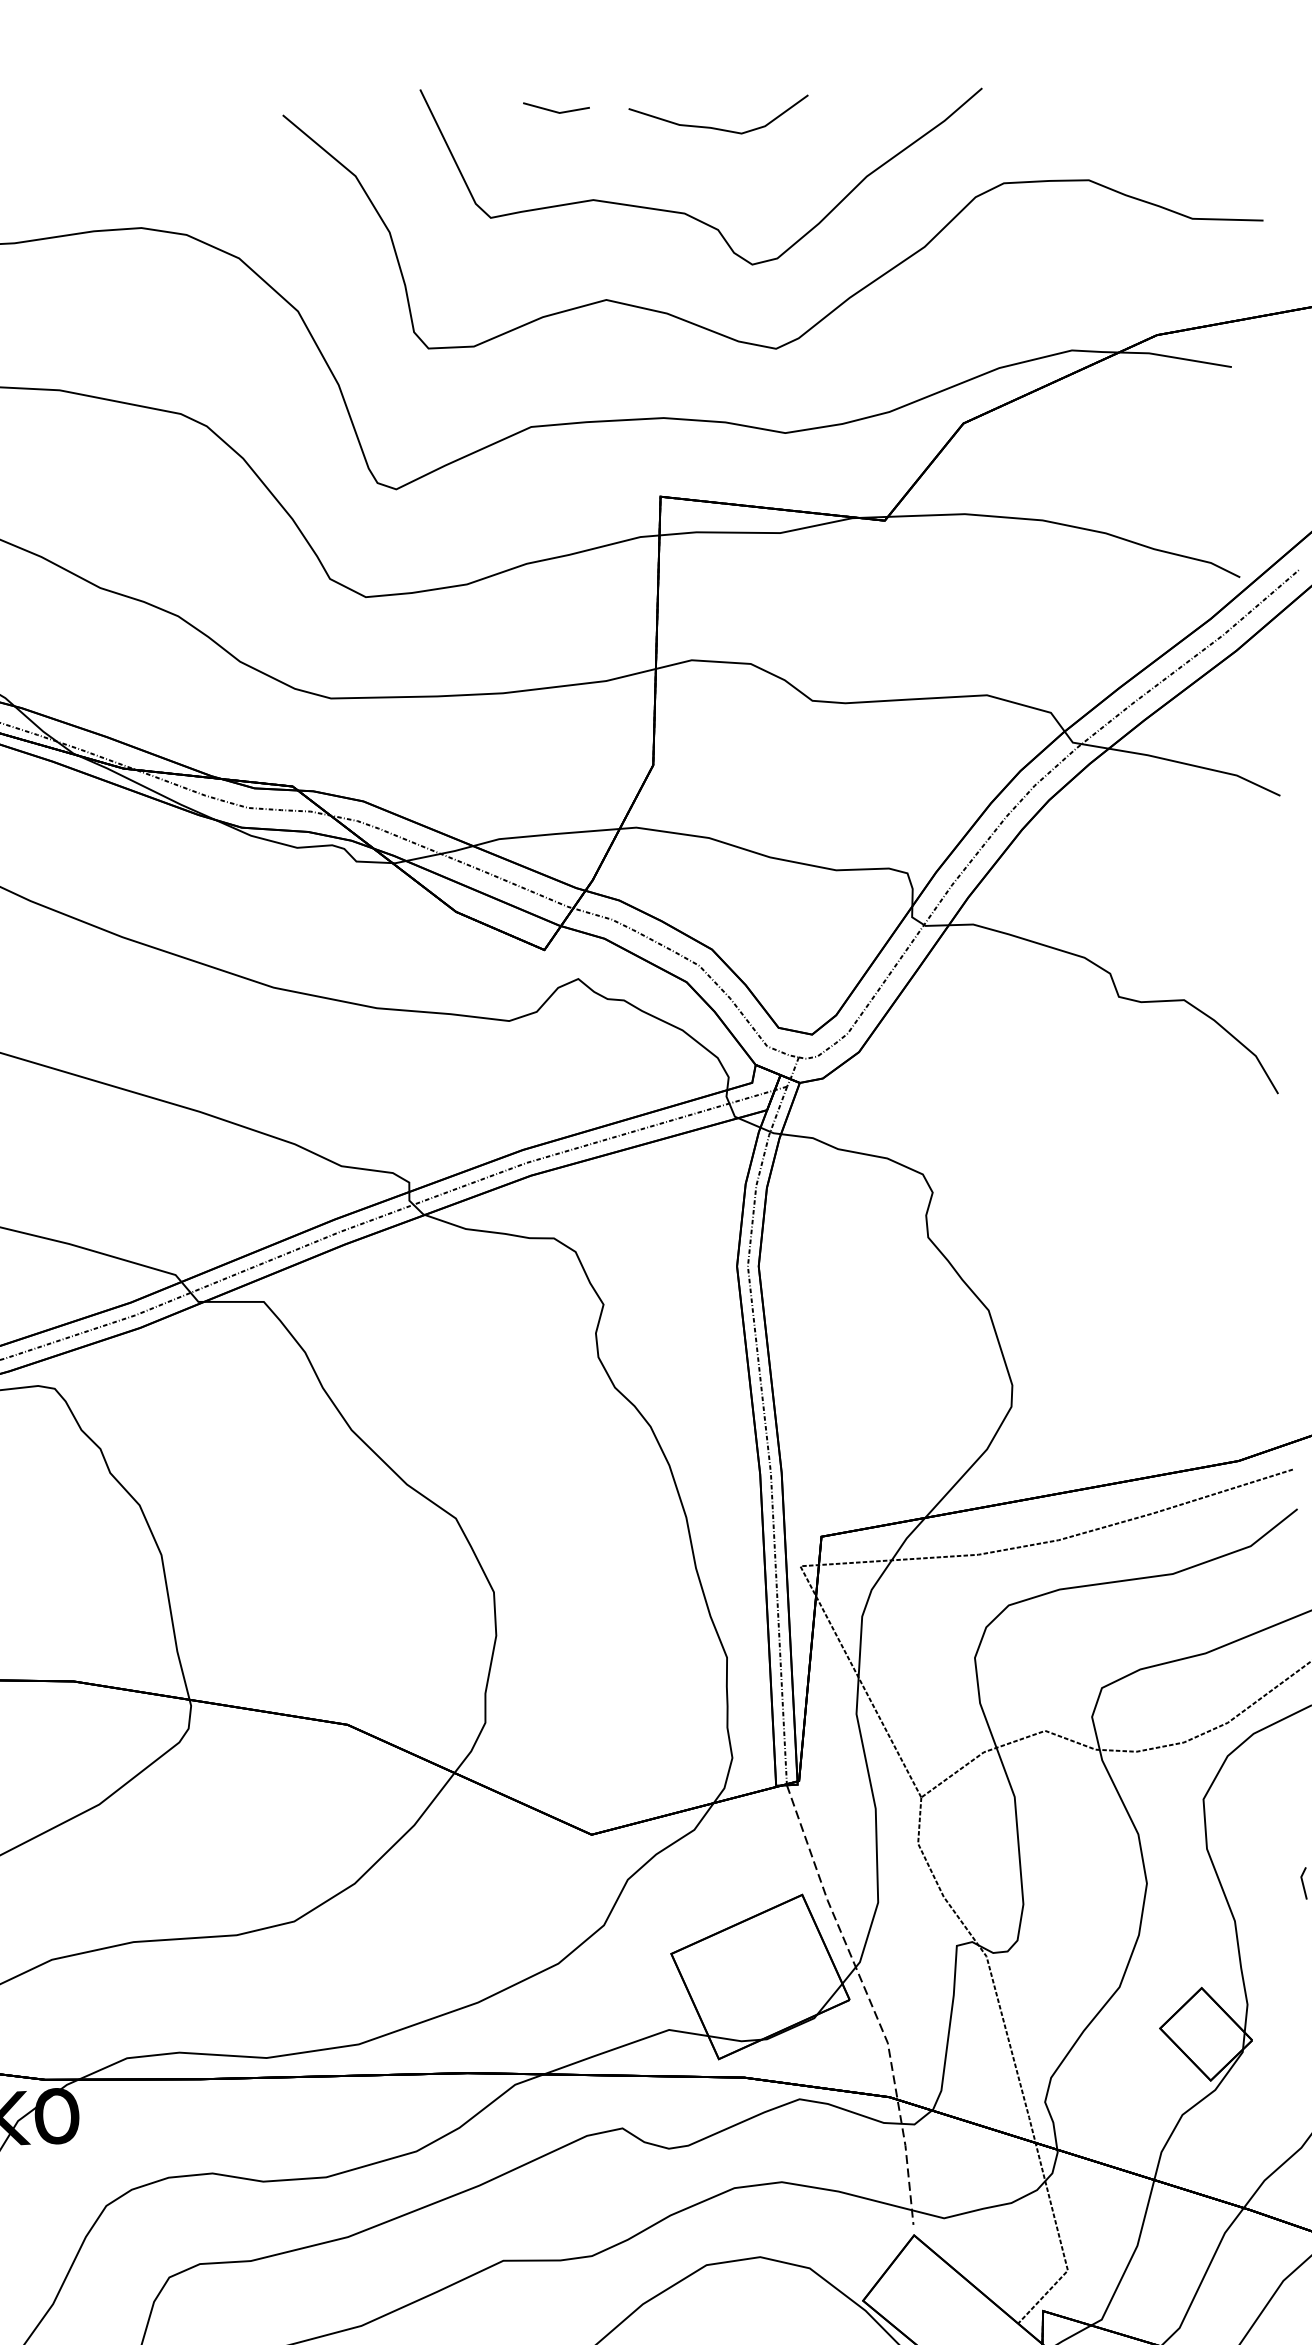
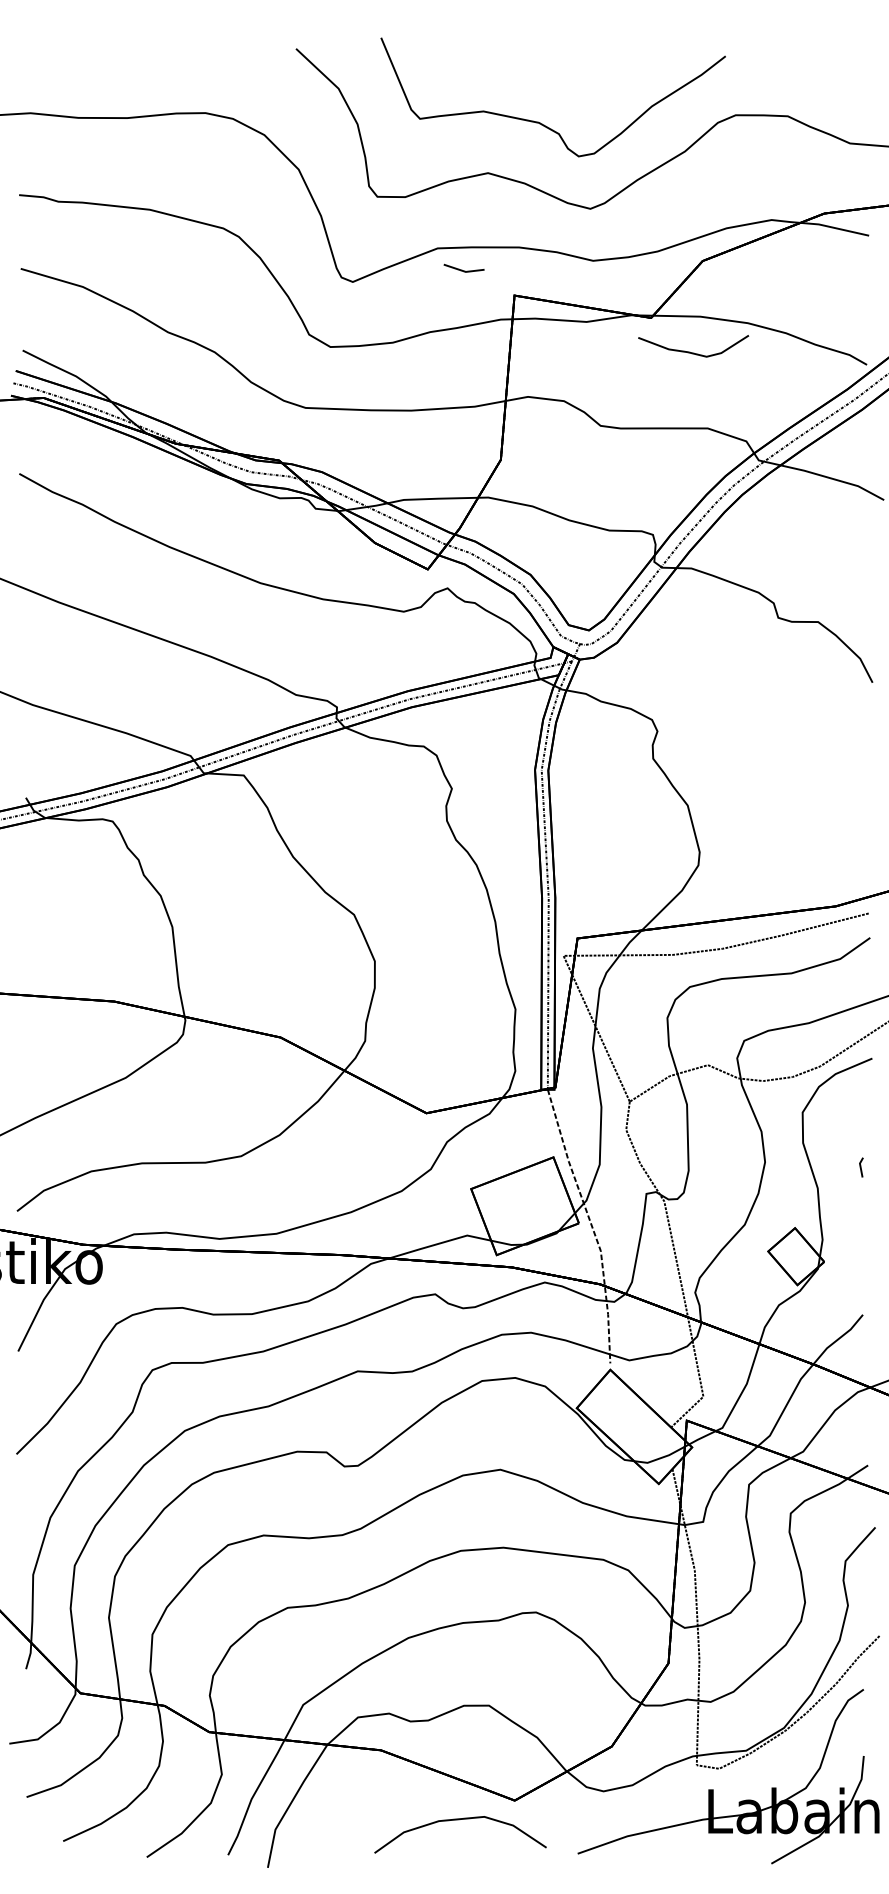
line: (553, 109) -> (462, 269), moved
curve: (714, 126) -> (690, 351), moved

